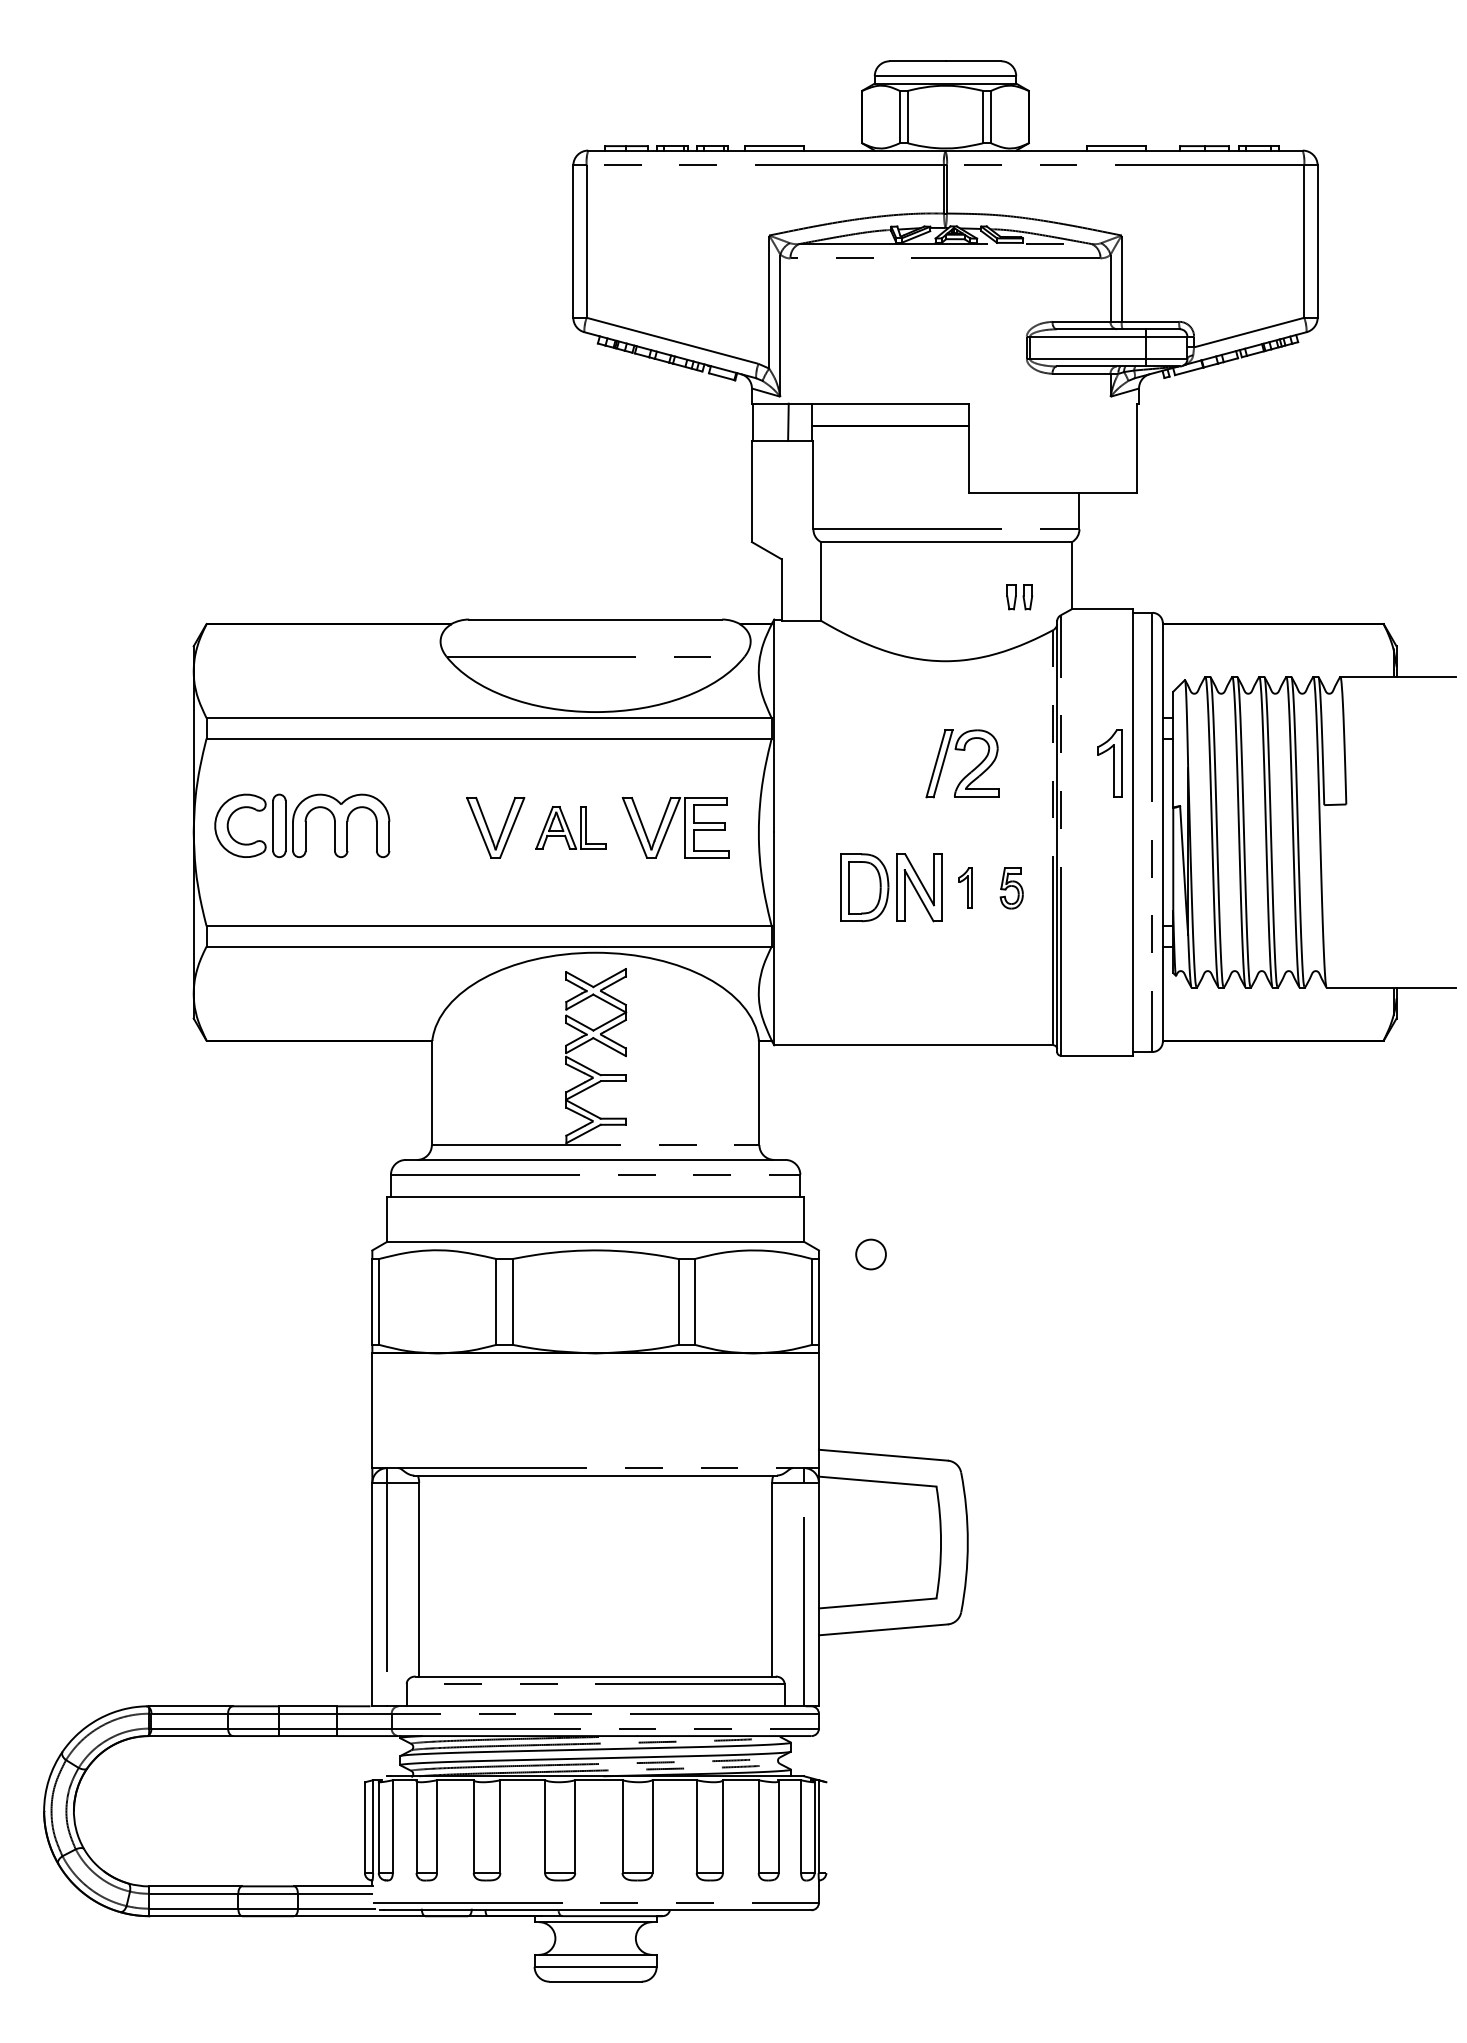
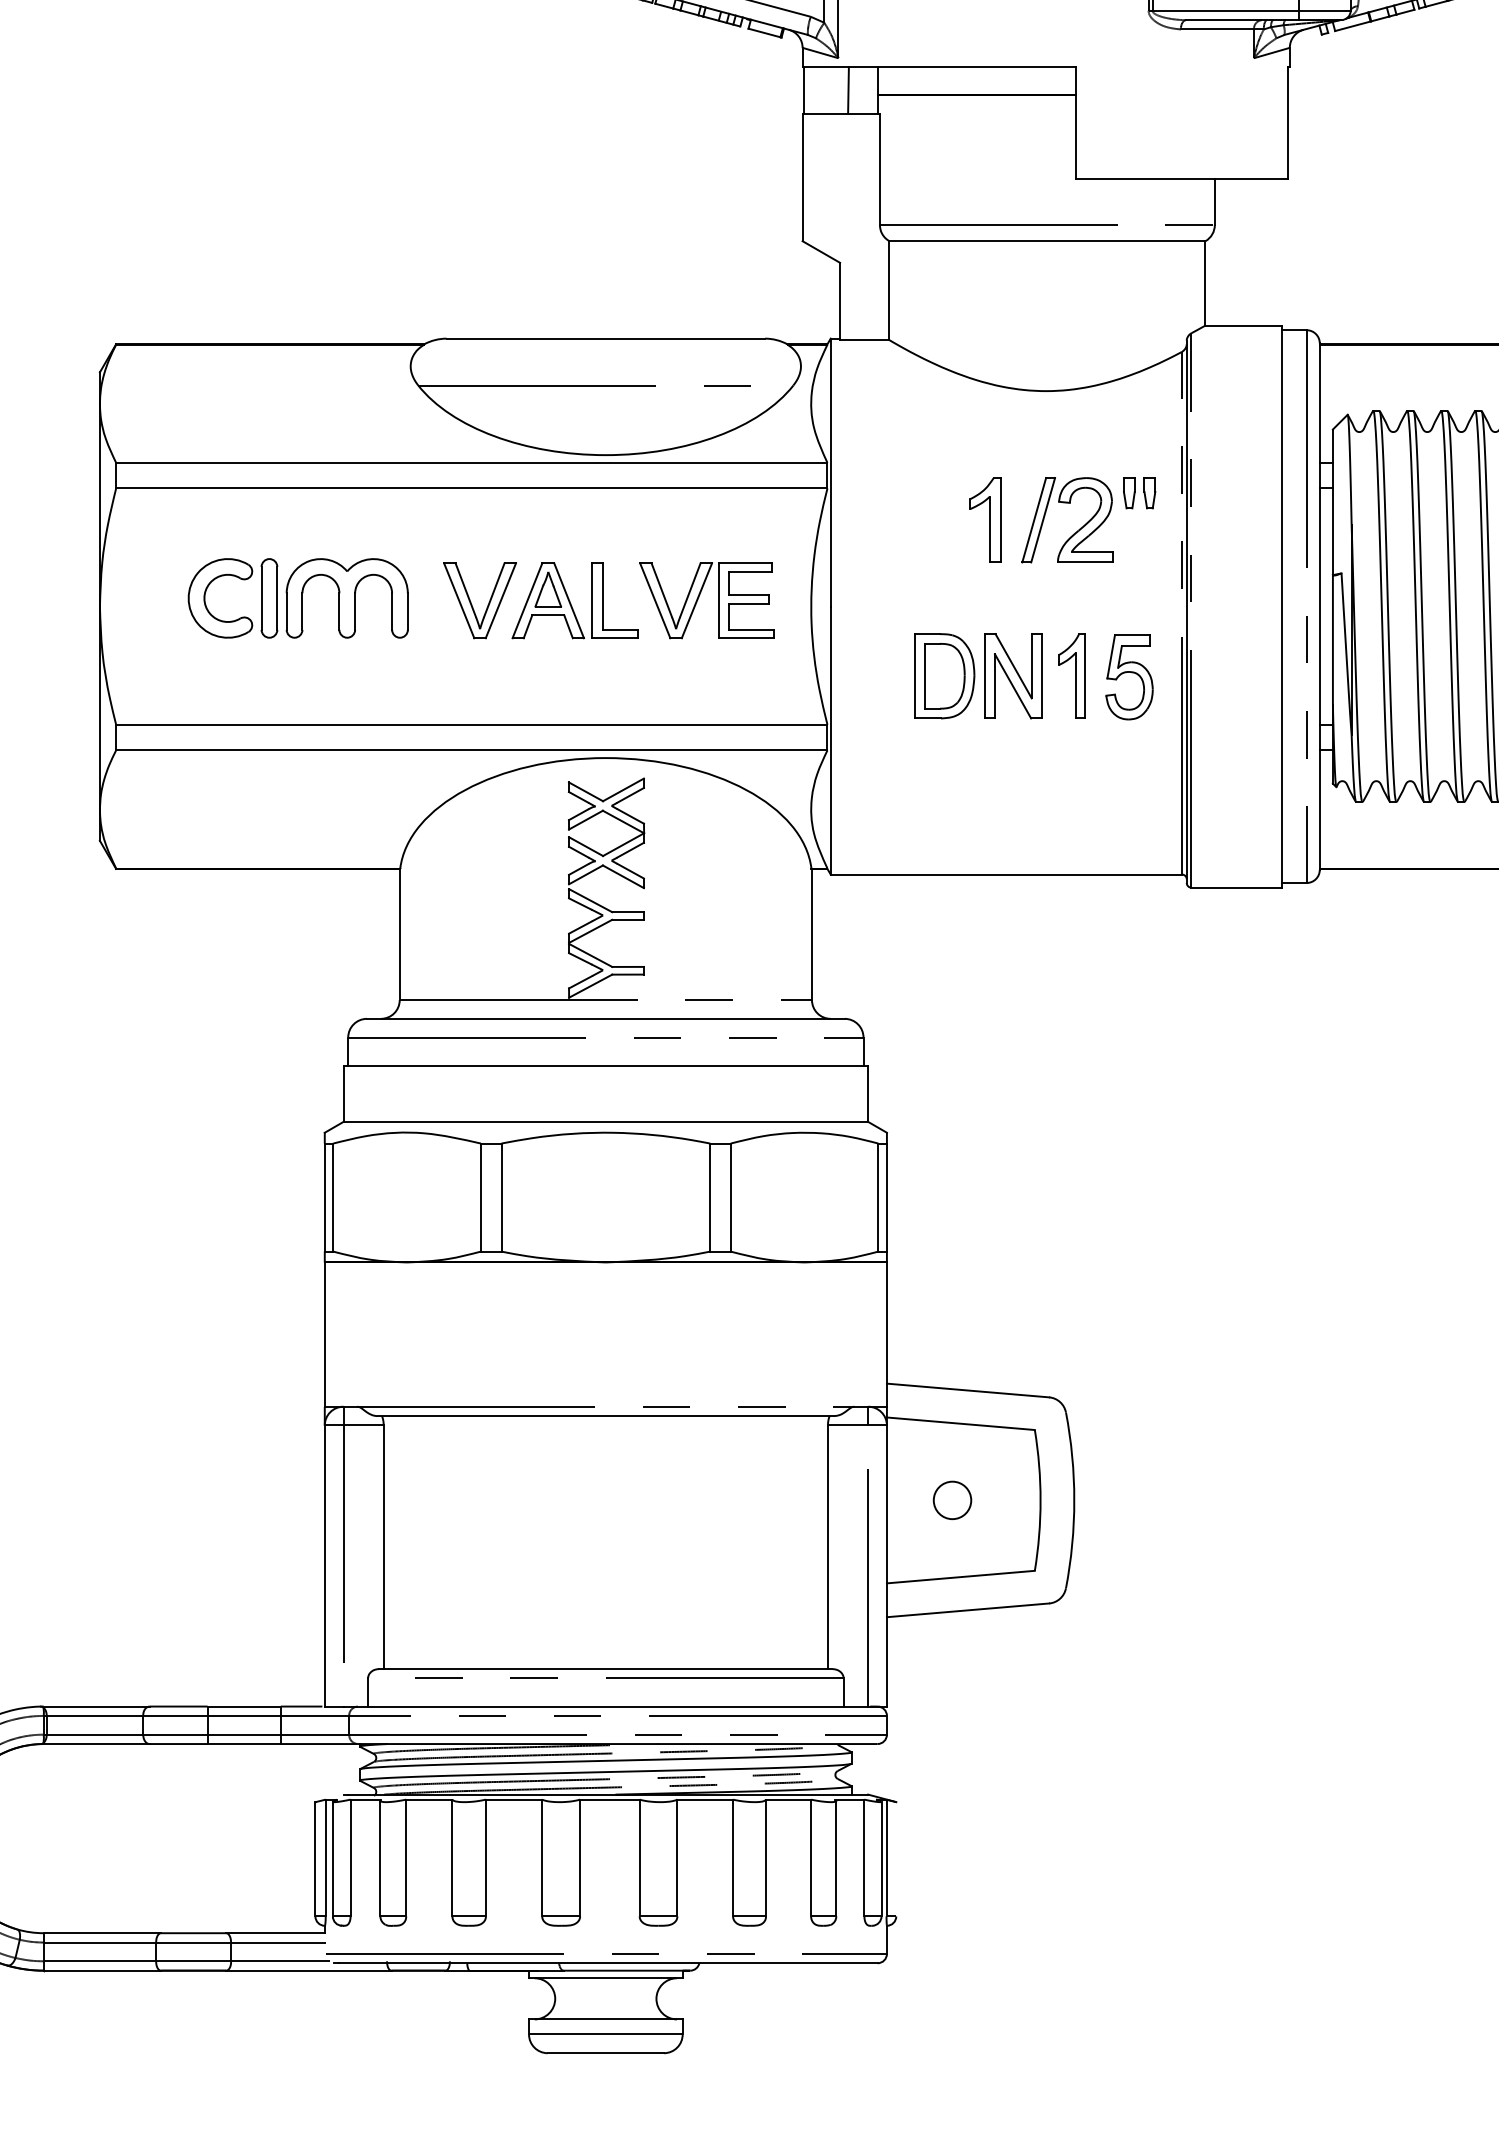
part: (1019, 597) -> (1139, 493), moved
part: (1109, 763) -> (984, 519), moved
part: (302, 825) -> (298, 597), moved
part: (570, 827) -> (574, 600), size x1.43
part: (965, 887) -> (1071, 675), size x1.67
part: (1011, 888) -> (1129, 677), size x1.67
circle: (870, 1254) -> (951, 1500), moved

